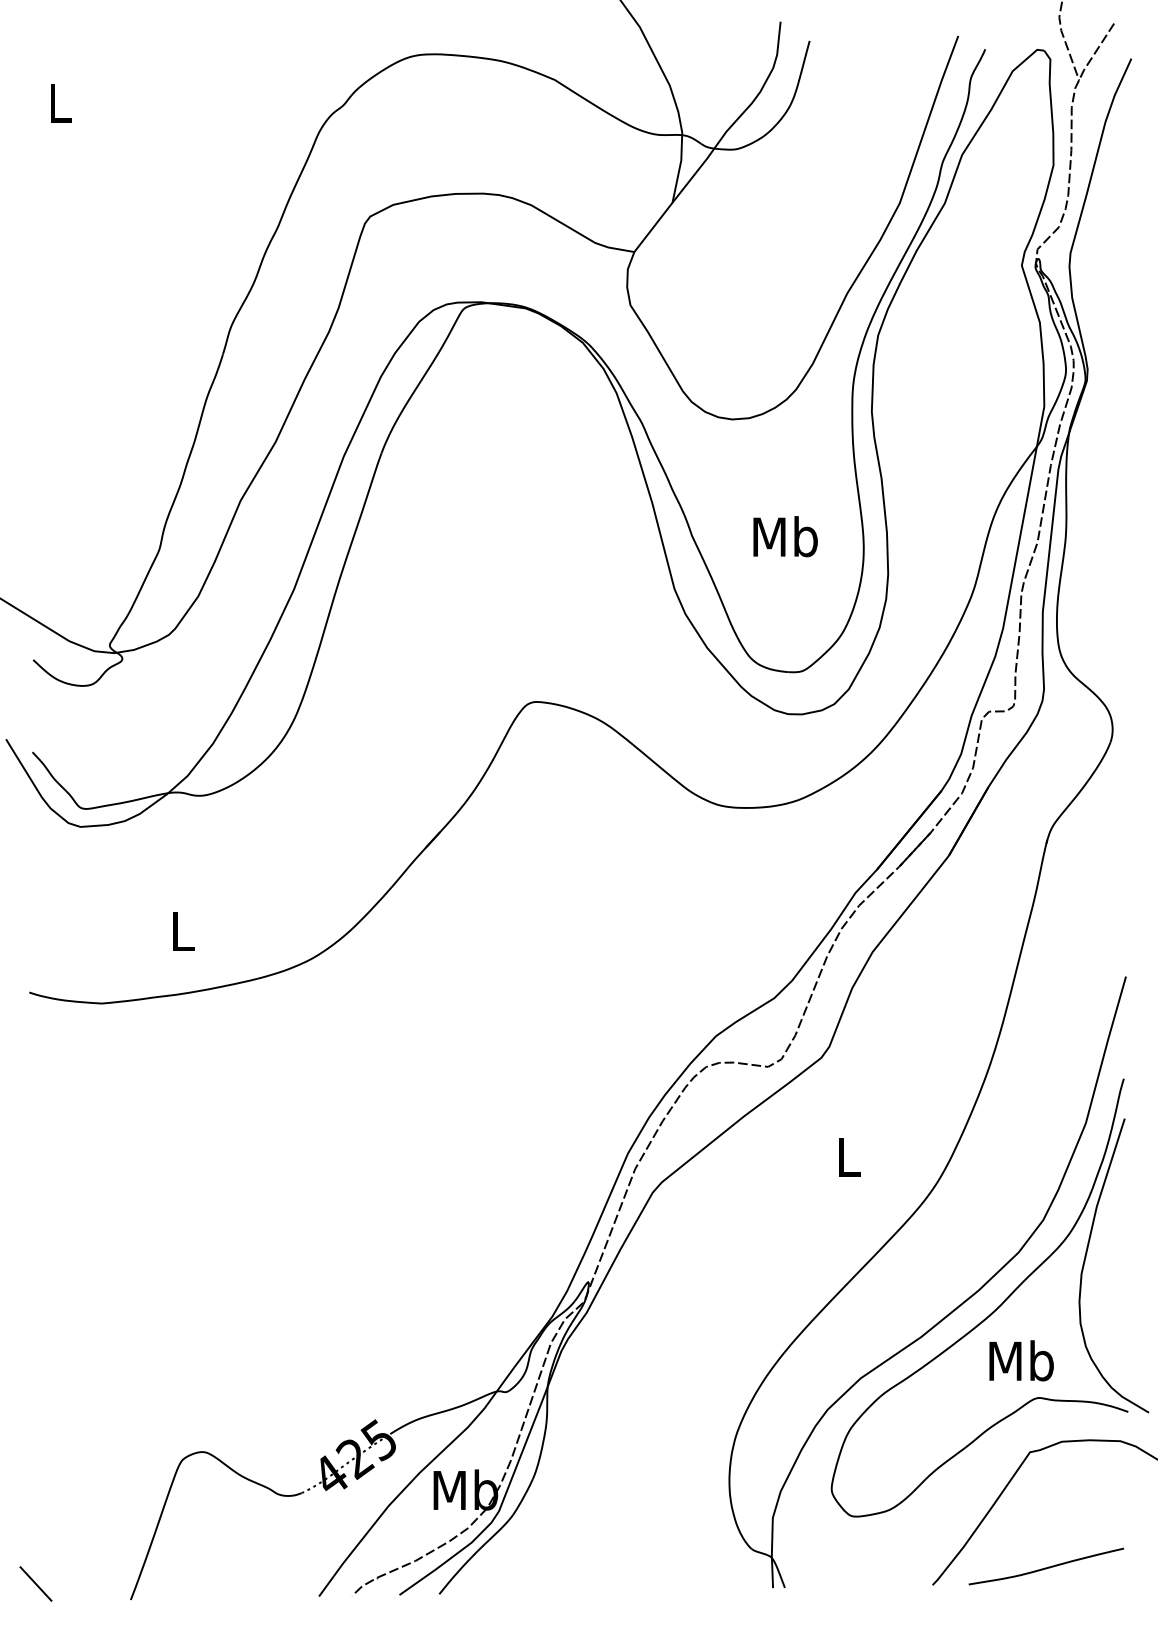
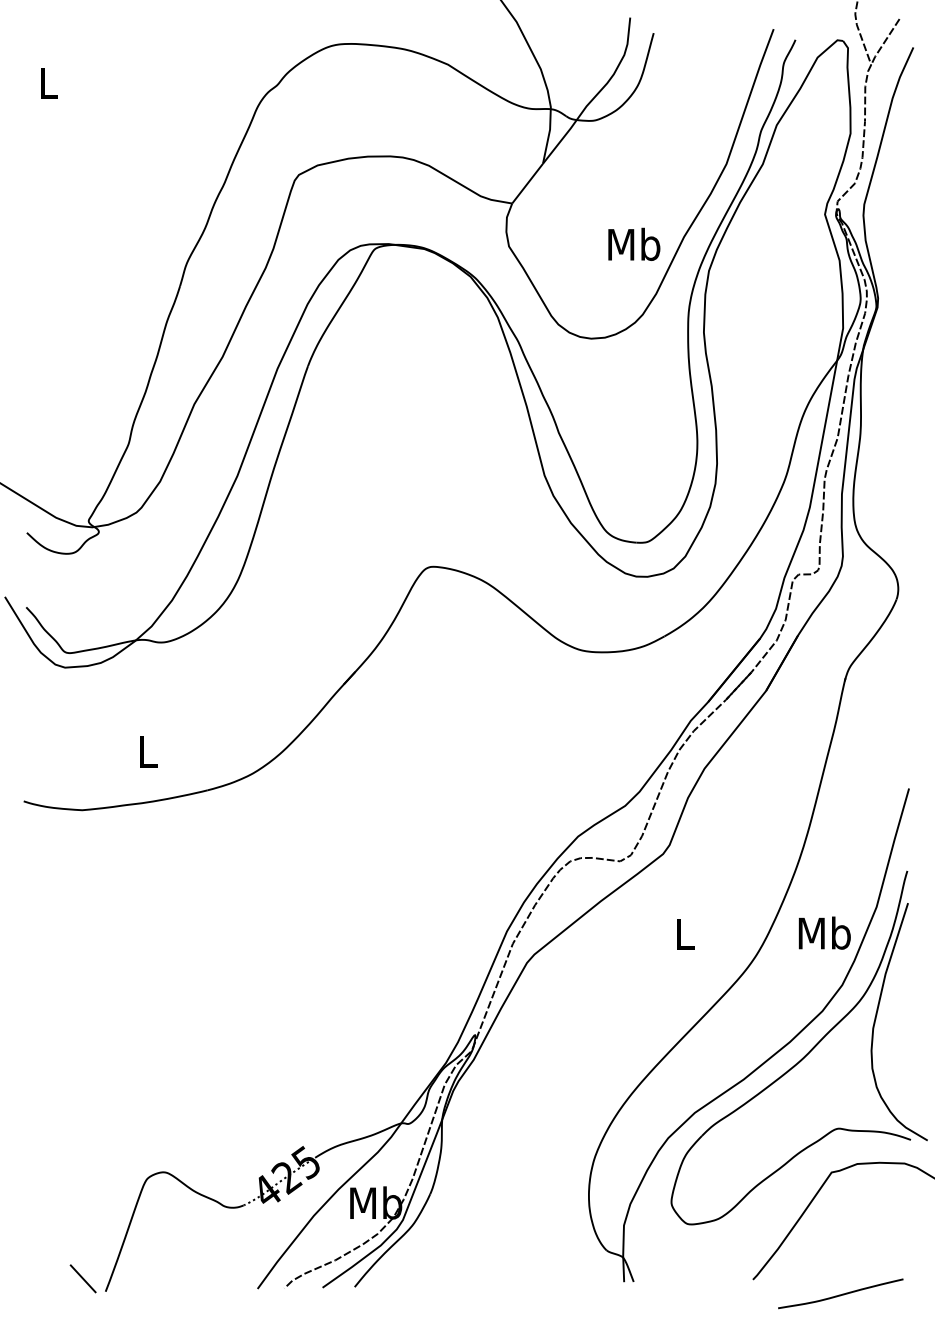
text: (785, 536) -> (634, 244), moved
text: (1021, 1360) -> (824, 932), moved
curve: (1045, 1567) -> (840, 1294), moved
line: (35, 1583) -> (82, 1278), moved

